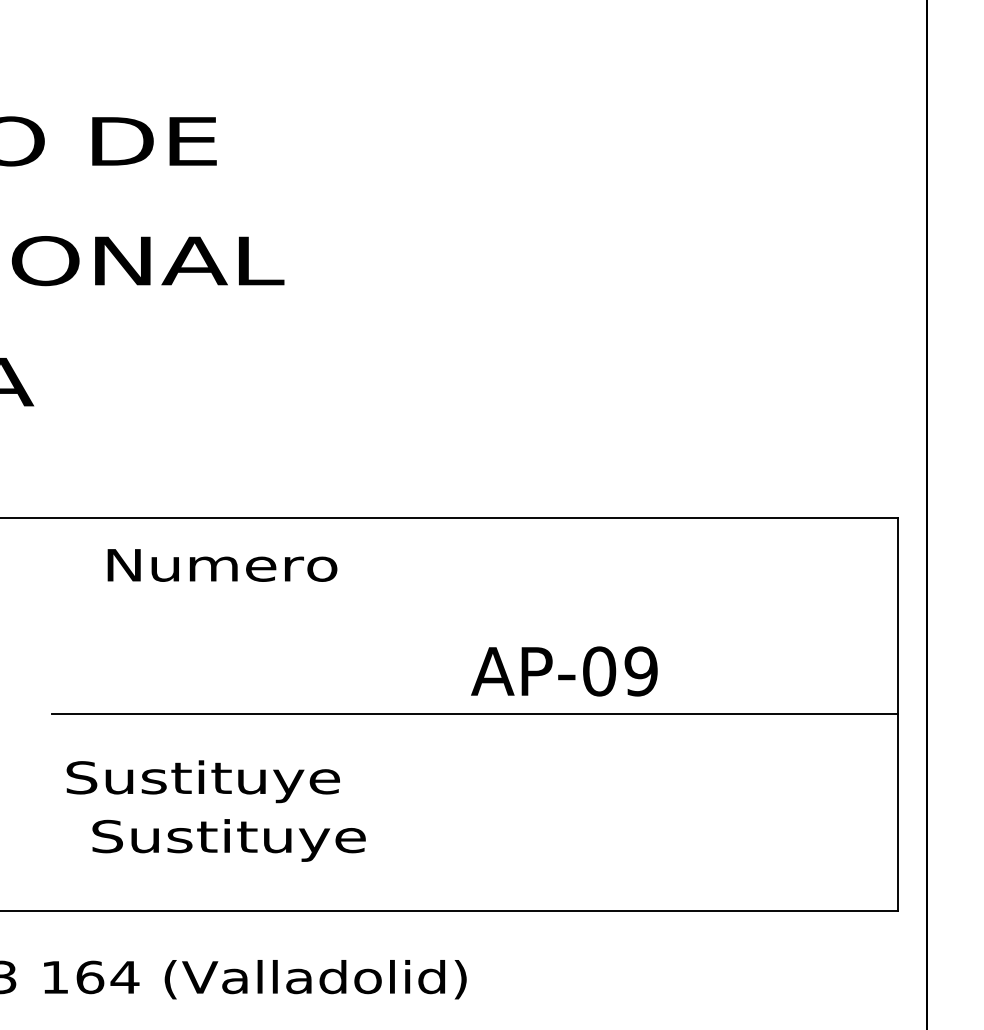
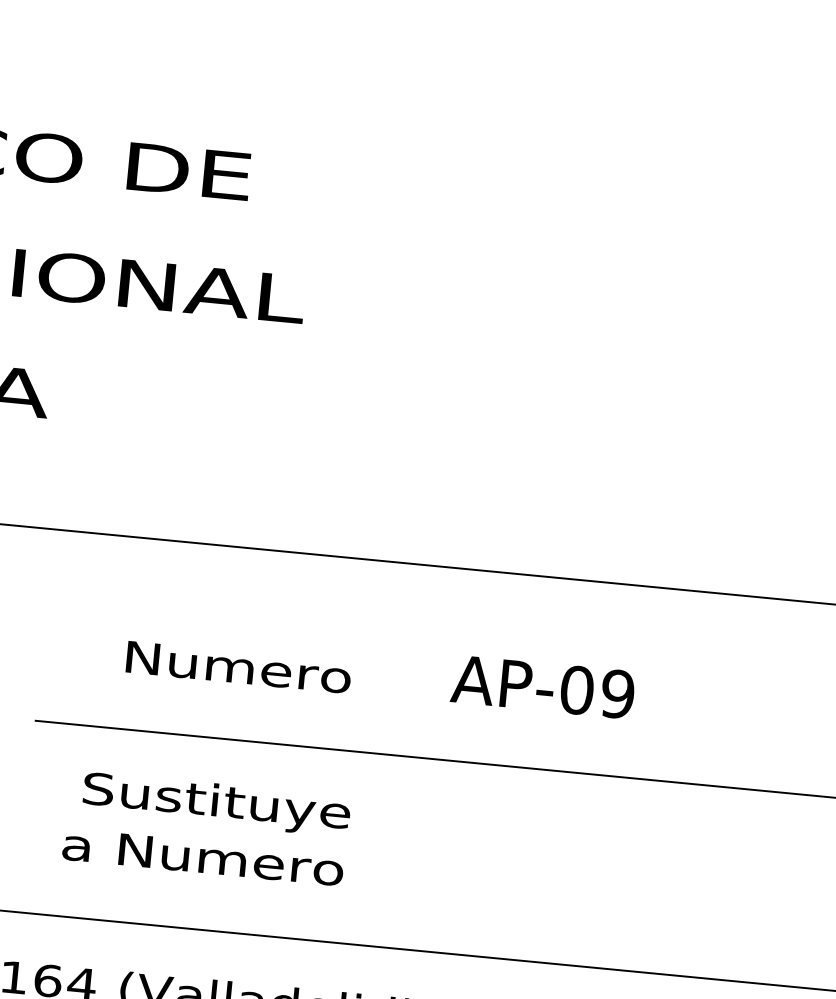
text: (222, 565) -> (238, 667), moved
text: (564, 671) -> (543, 687), moved
text: (202, 781) -> (215, 804), moved
text: (235, 840) -> (202, 860), Sustituye -> a Numero

